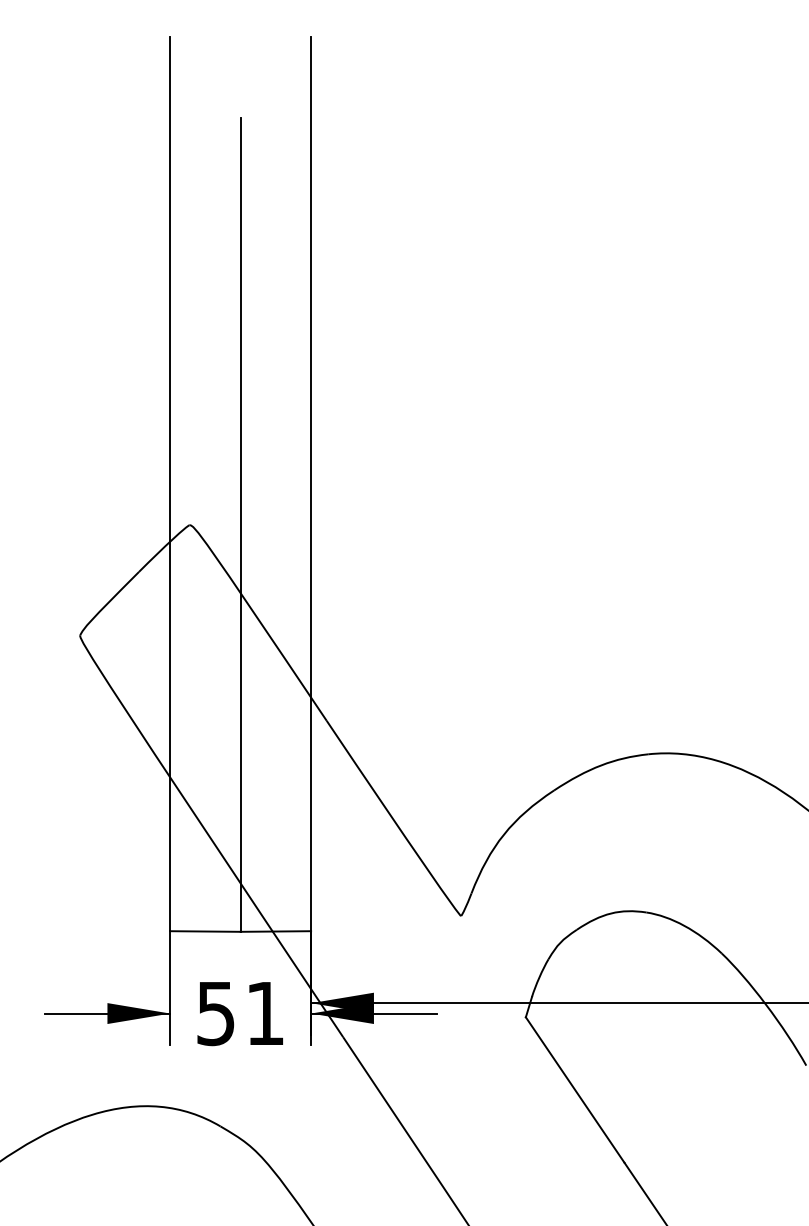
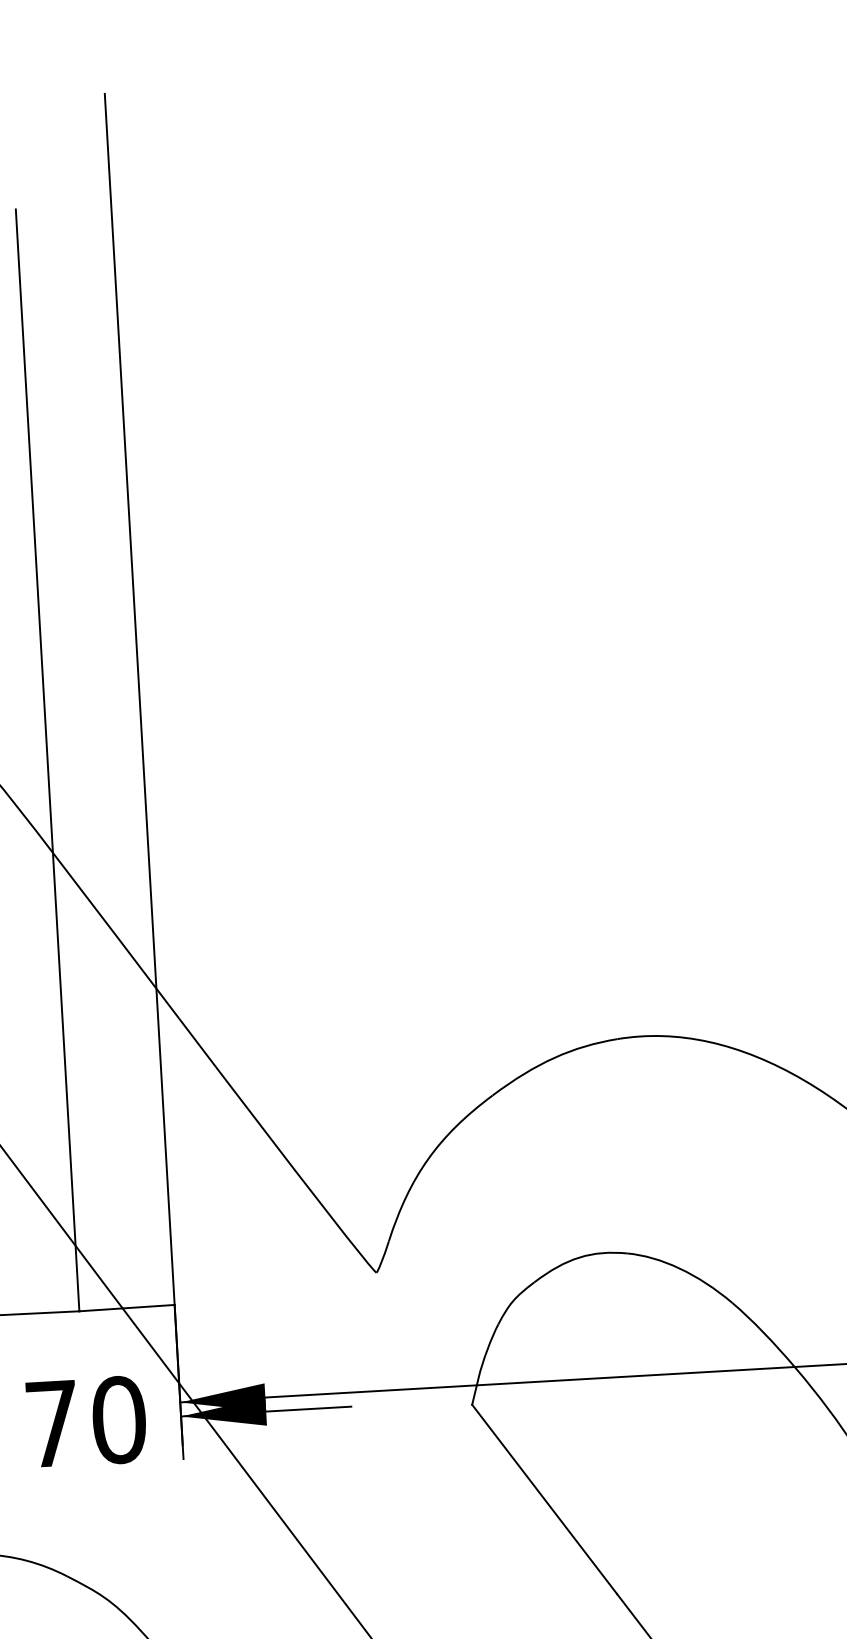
text: (240, 1013) -> (85, 1421), 51 -> 70

